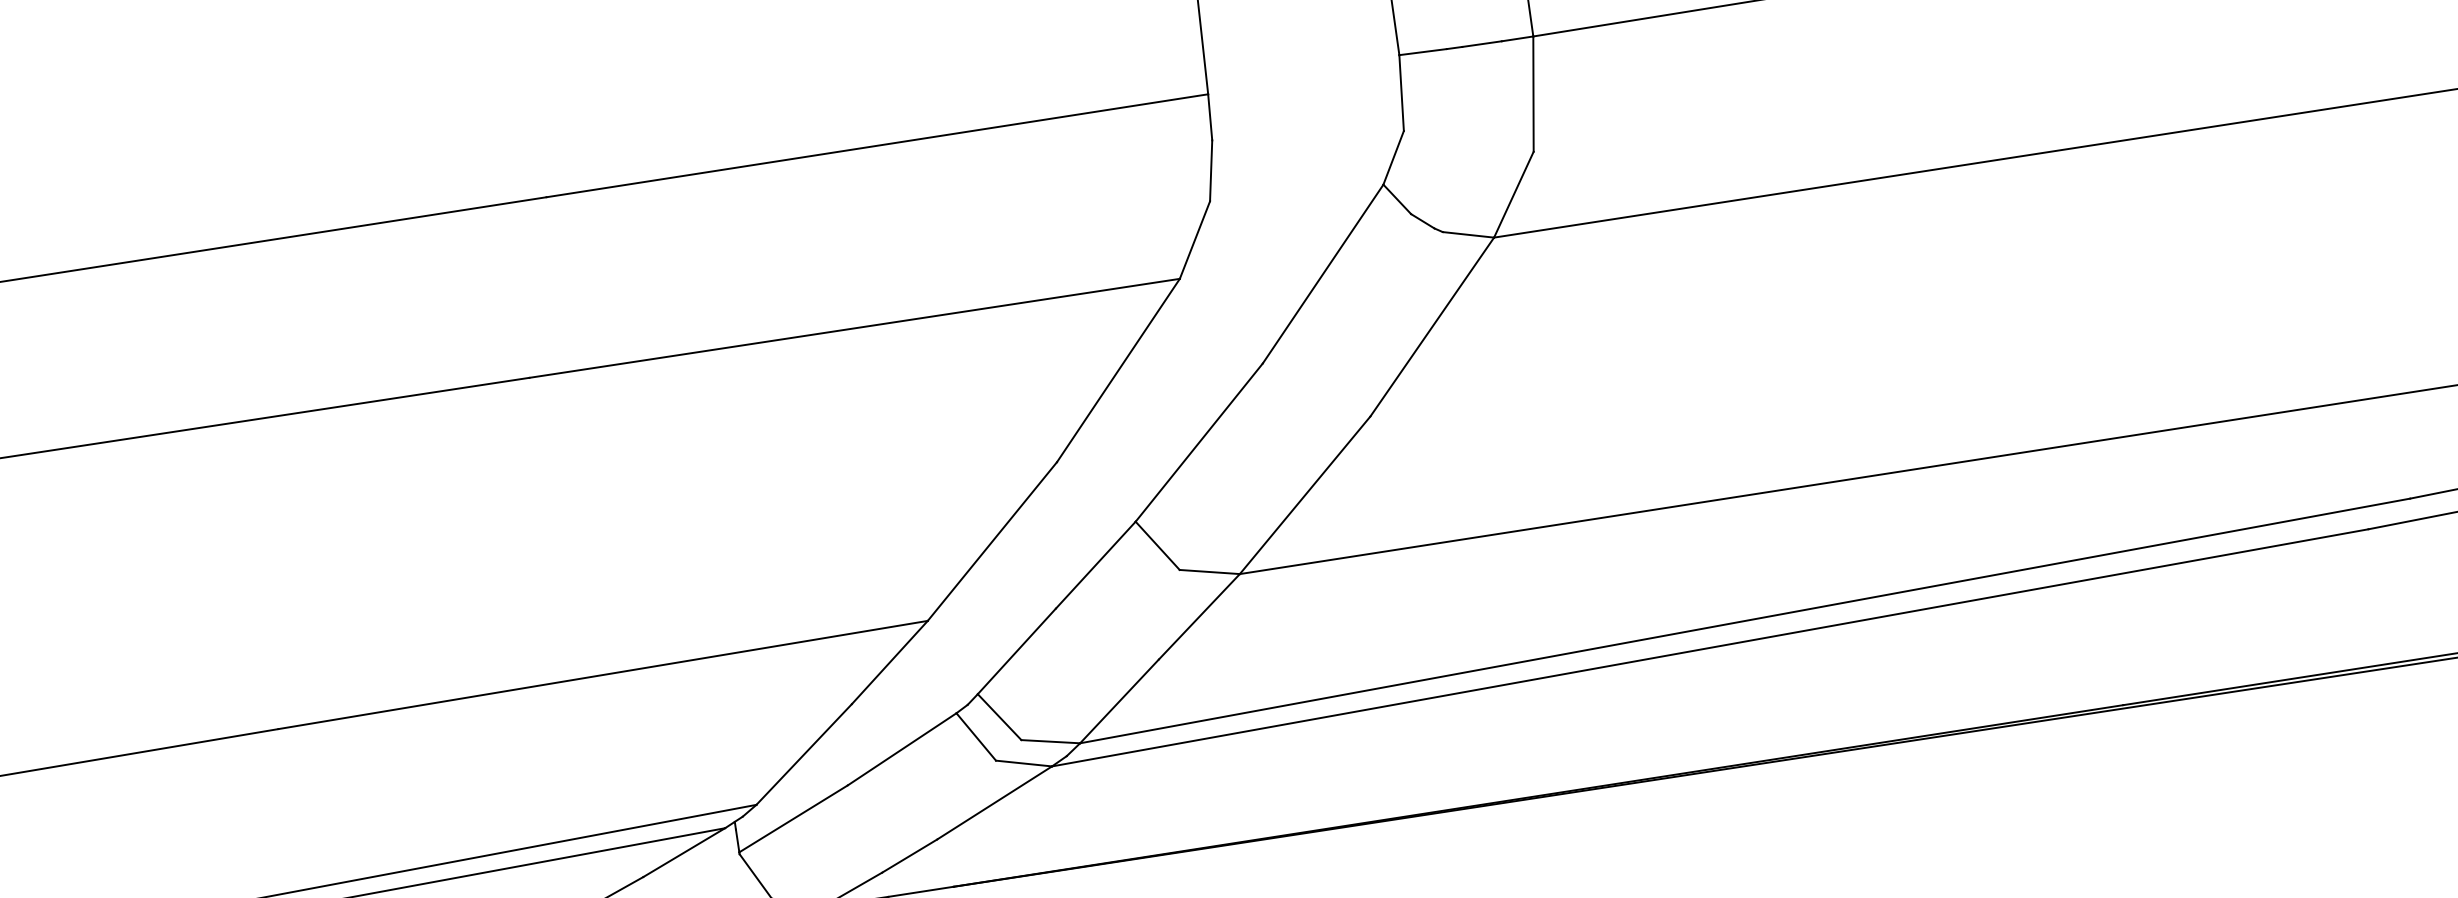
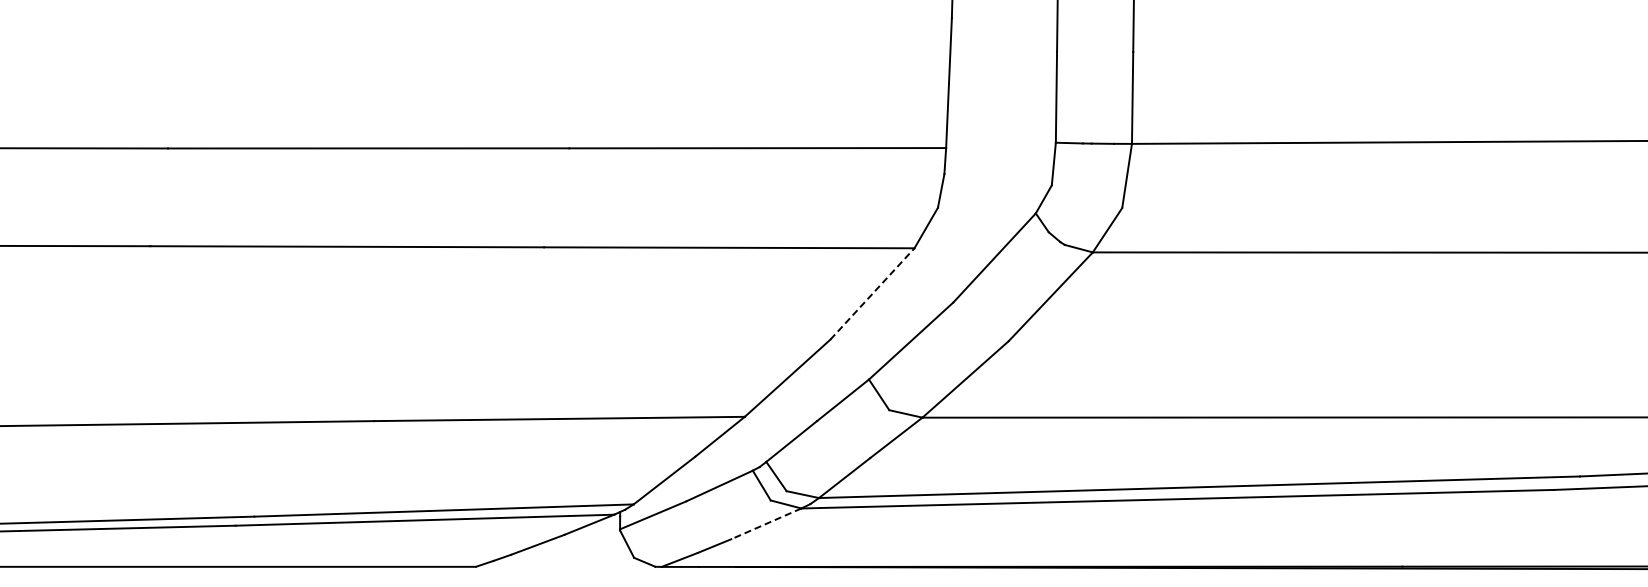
line: (1118, 369) -> (872, 293), solid -> dashed
line: (993, 804) -> (765, 524), solid -> dashed

